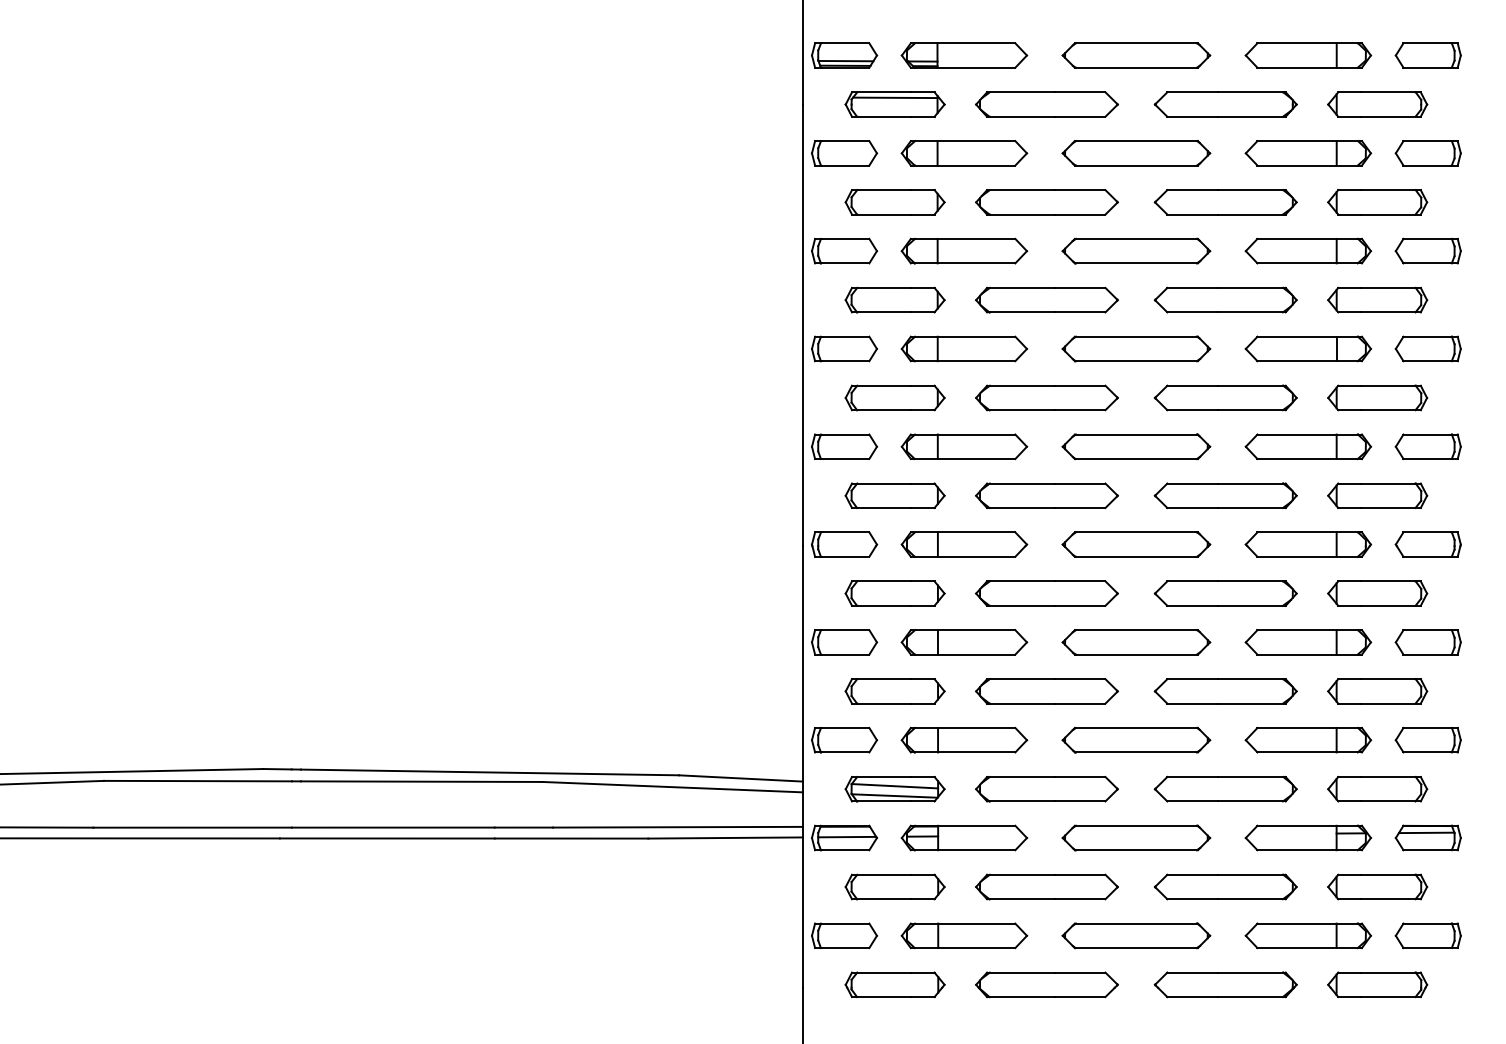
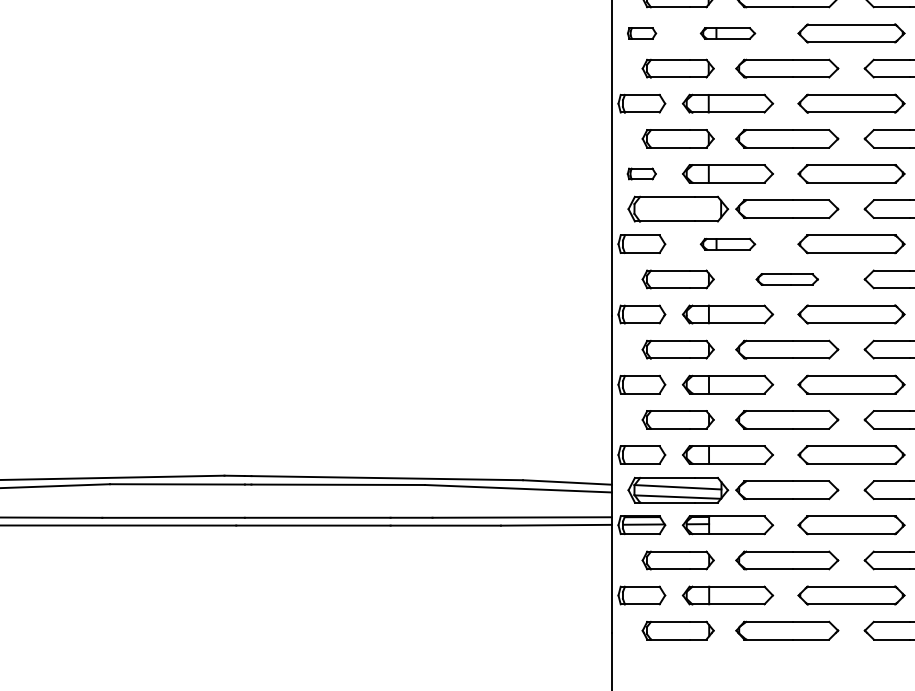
part: (844, 153) -> (641, 33), size x0.6
part: (964, 153) -> (728, 33), size x0.6
part: (844, 348) -> (641, 173), size x0.6
part: (894, 397) -> (677, 208), size x1.4
part: (964, 446) -> (728, 244), size x0.6
part: (1046, 495) -> (786, 279), size x0.6
part: (894, 788) -> (677, 489), size x1.4

